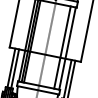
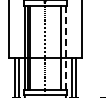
line: (66, 48) -> (65, 48), solid -> dashed

